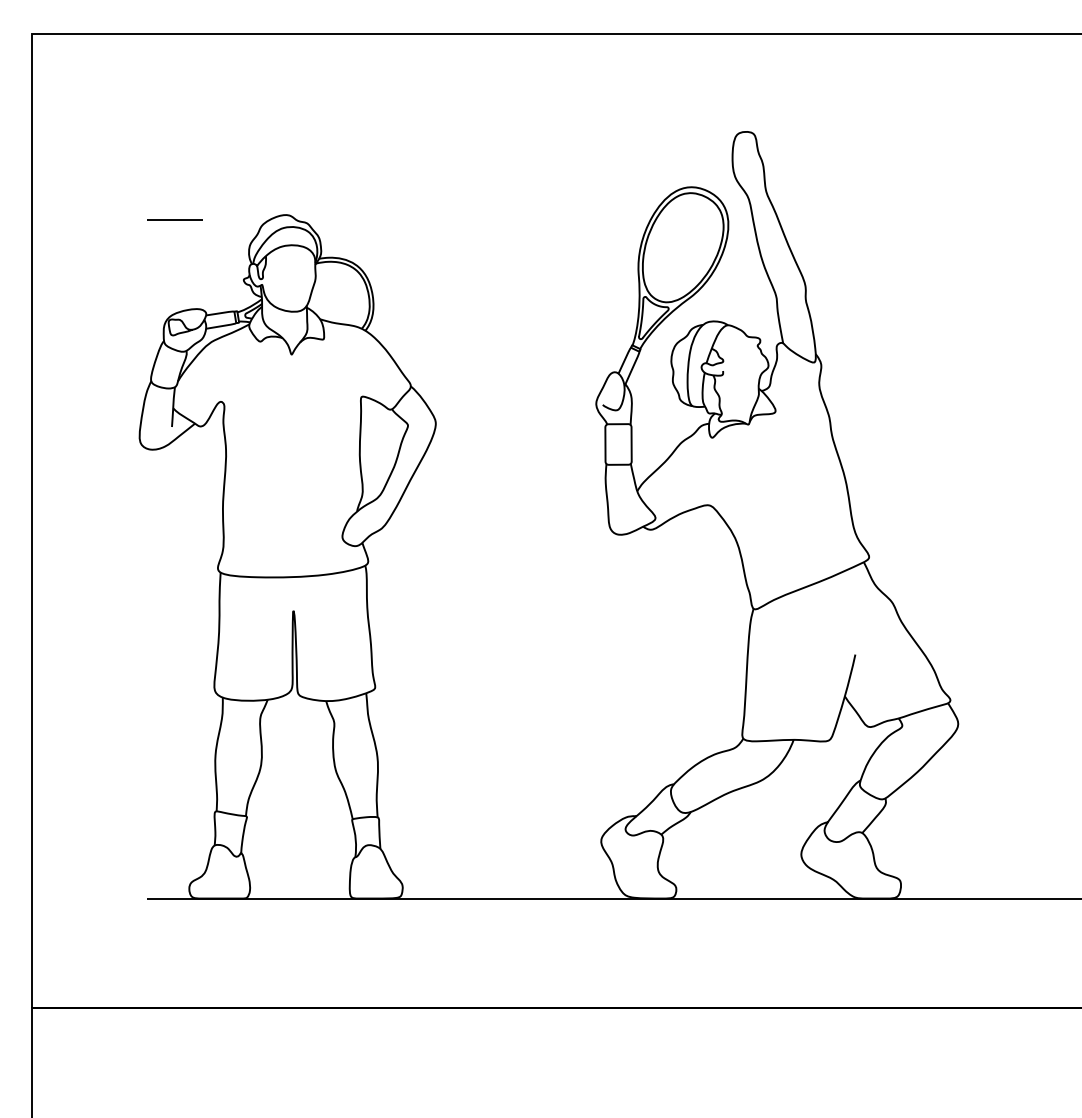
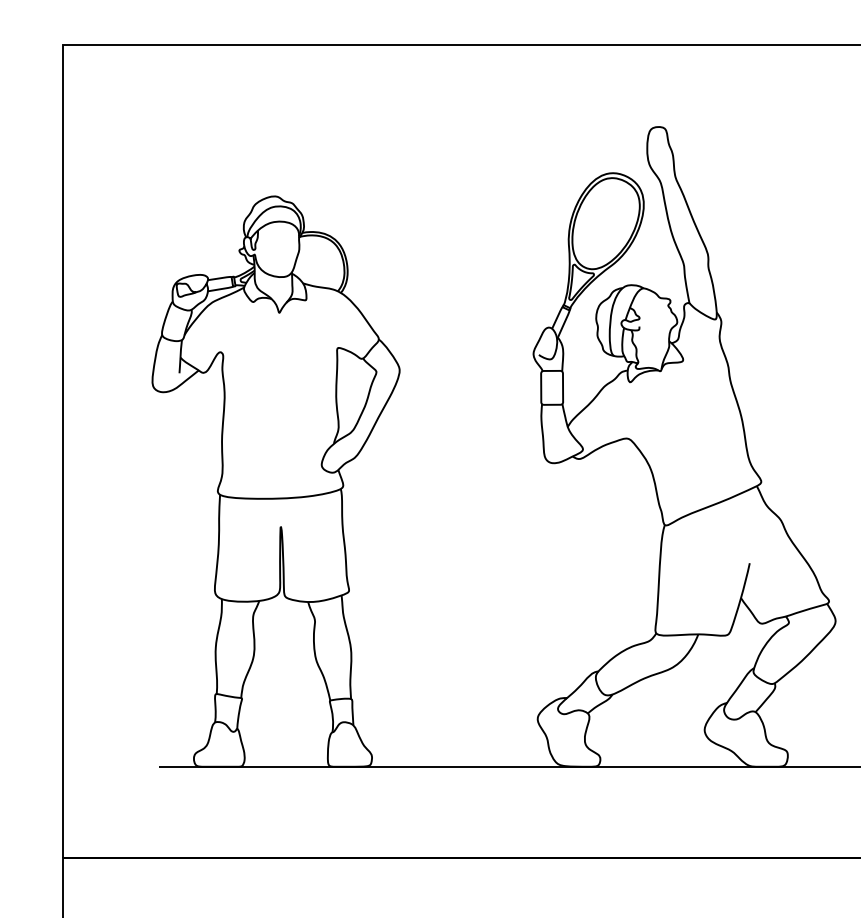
line: (174, 219) -> (181, 200), removed

